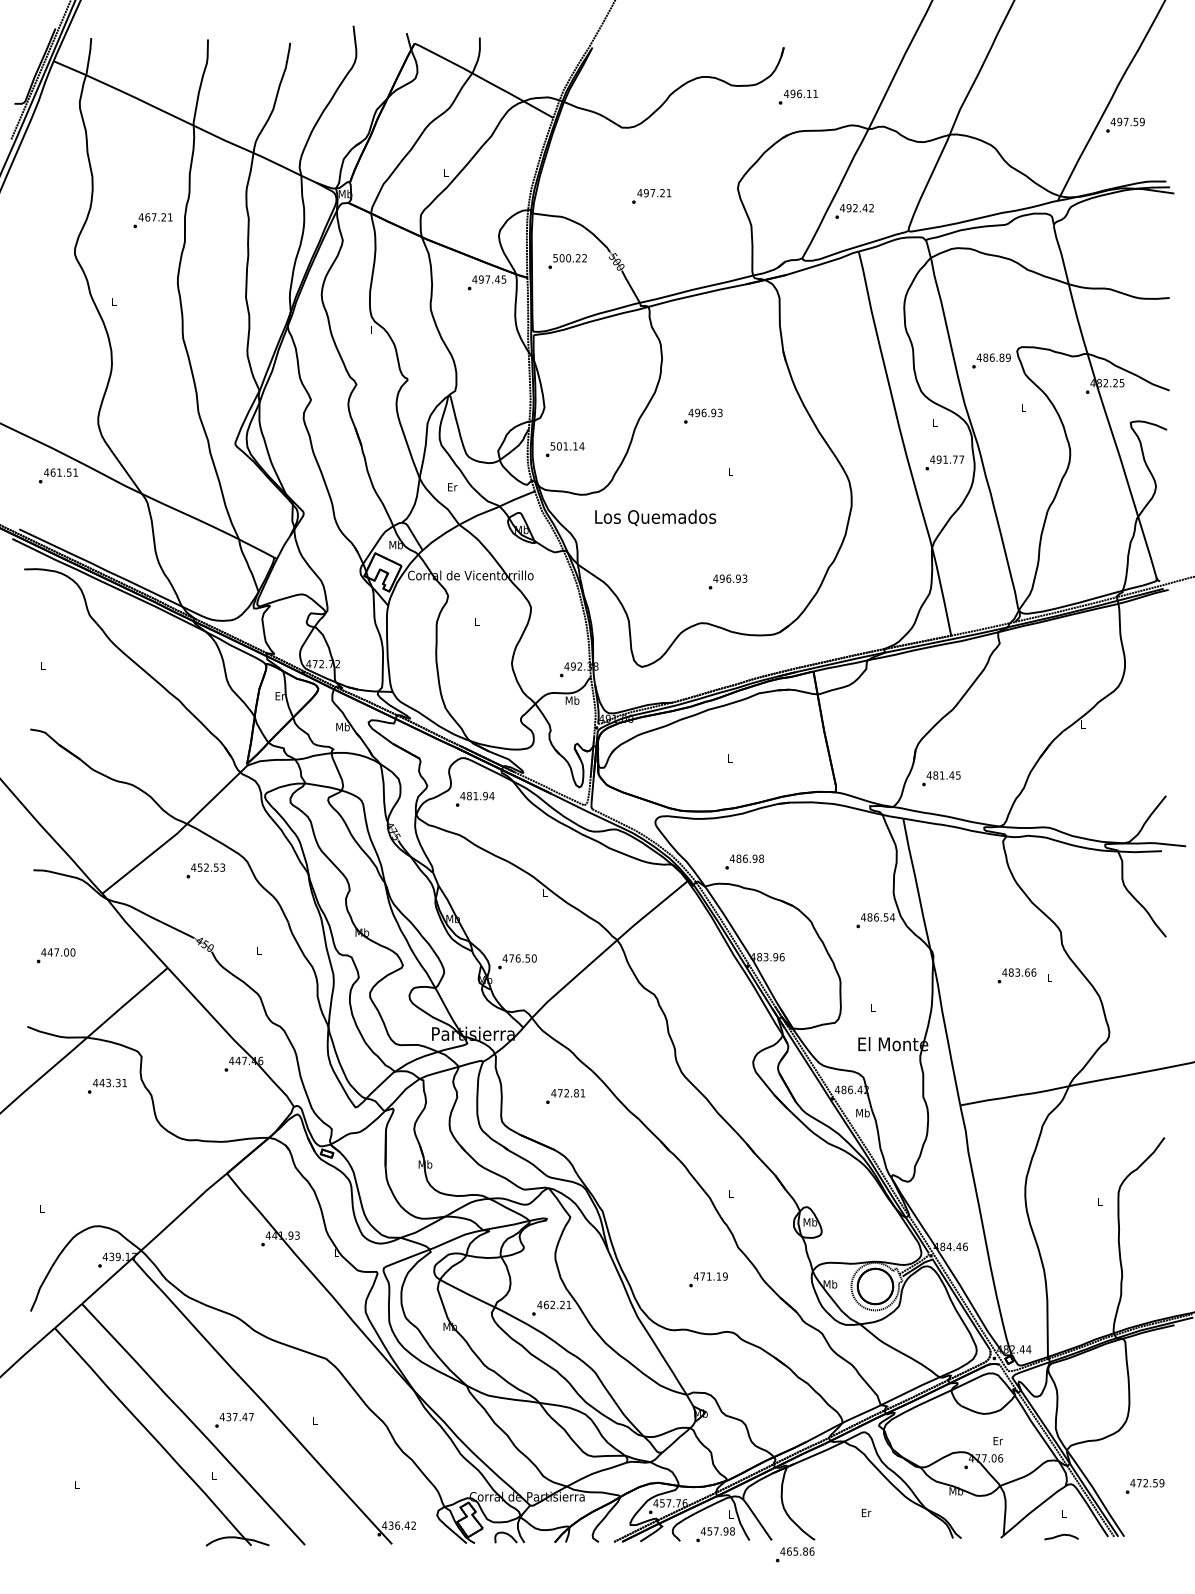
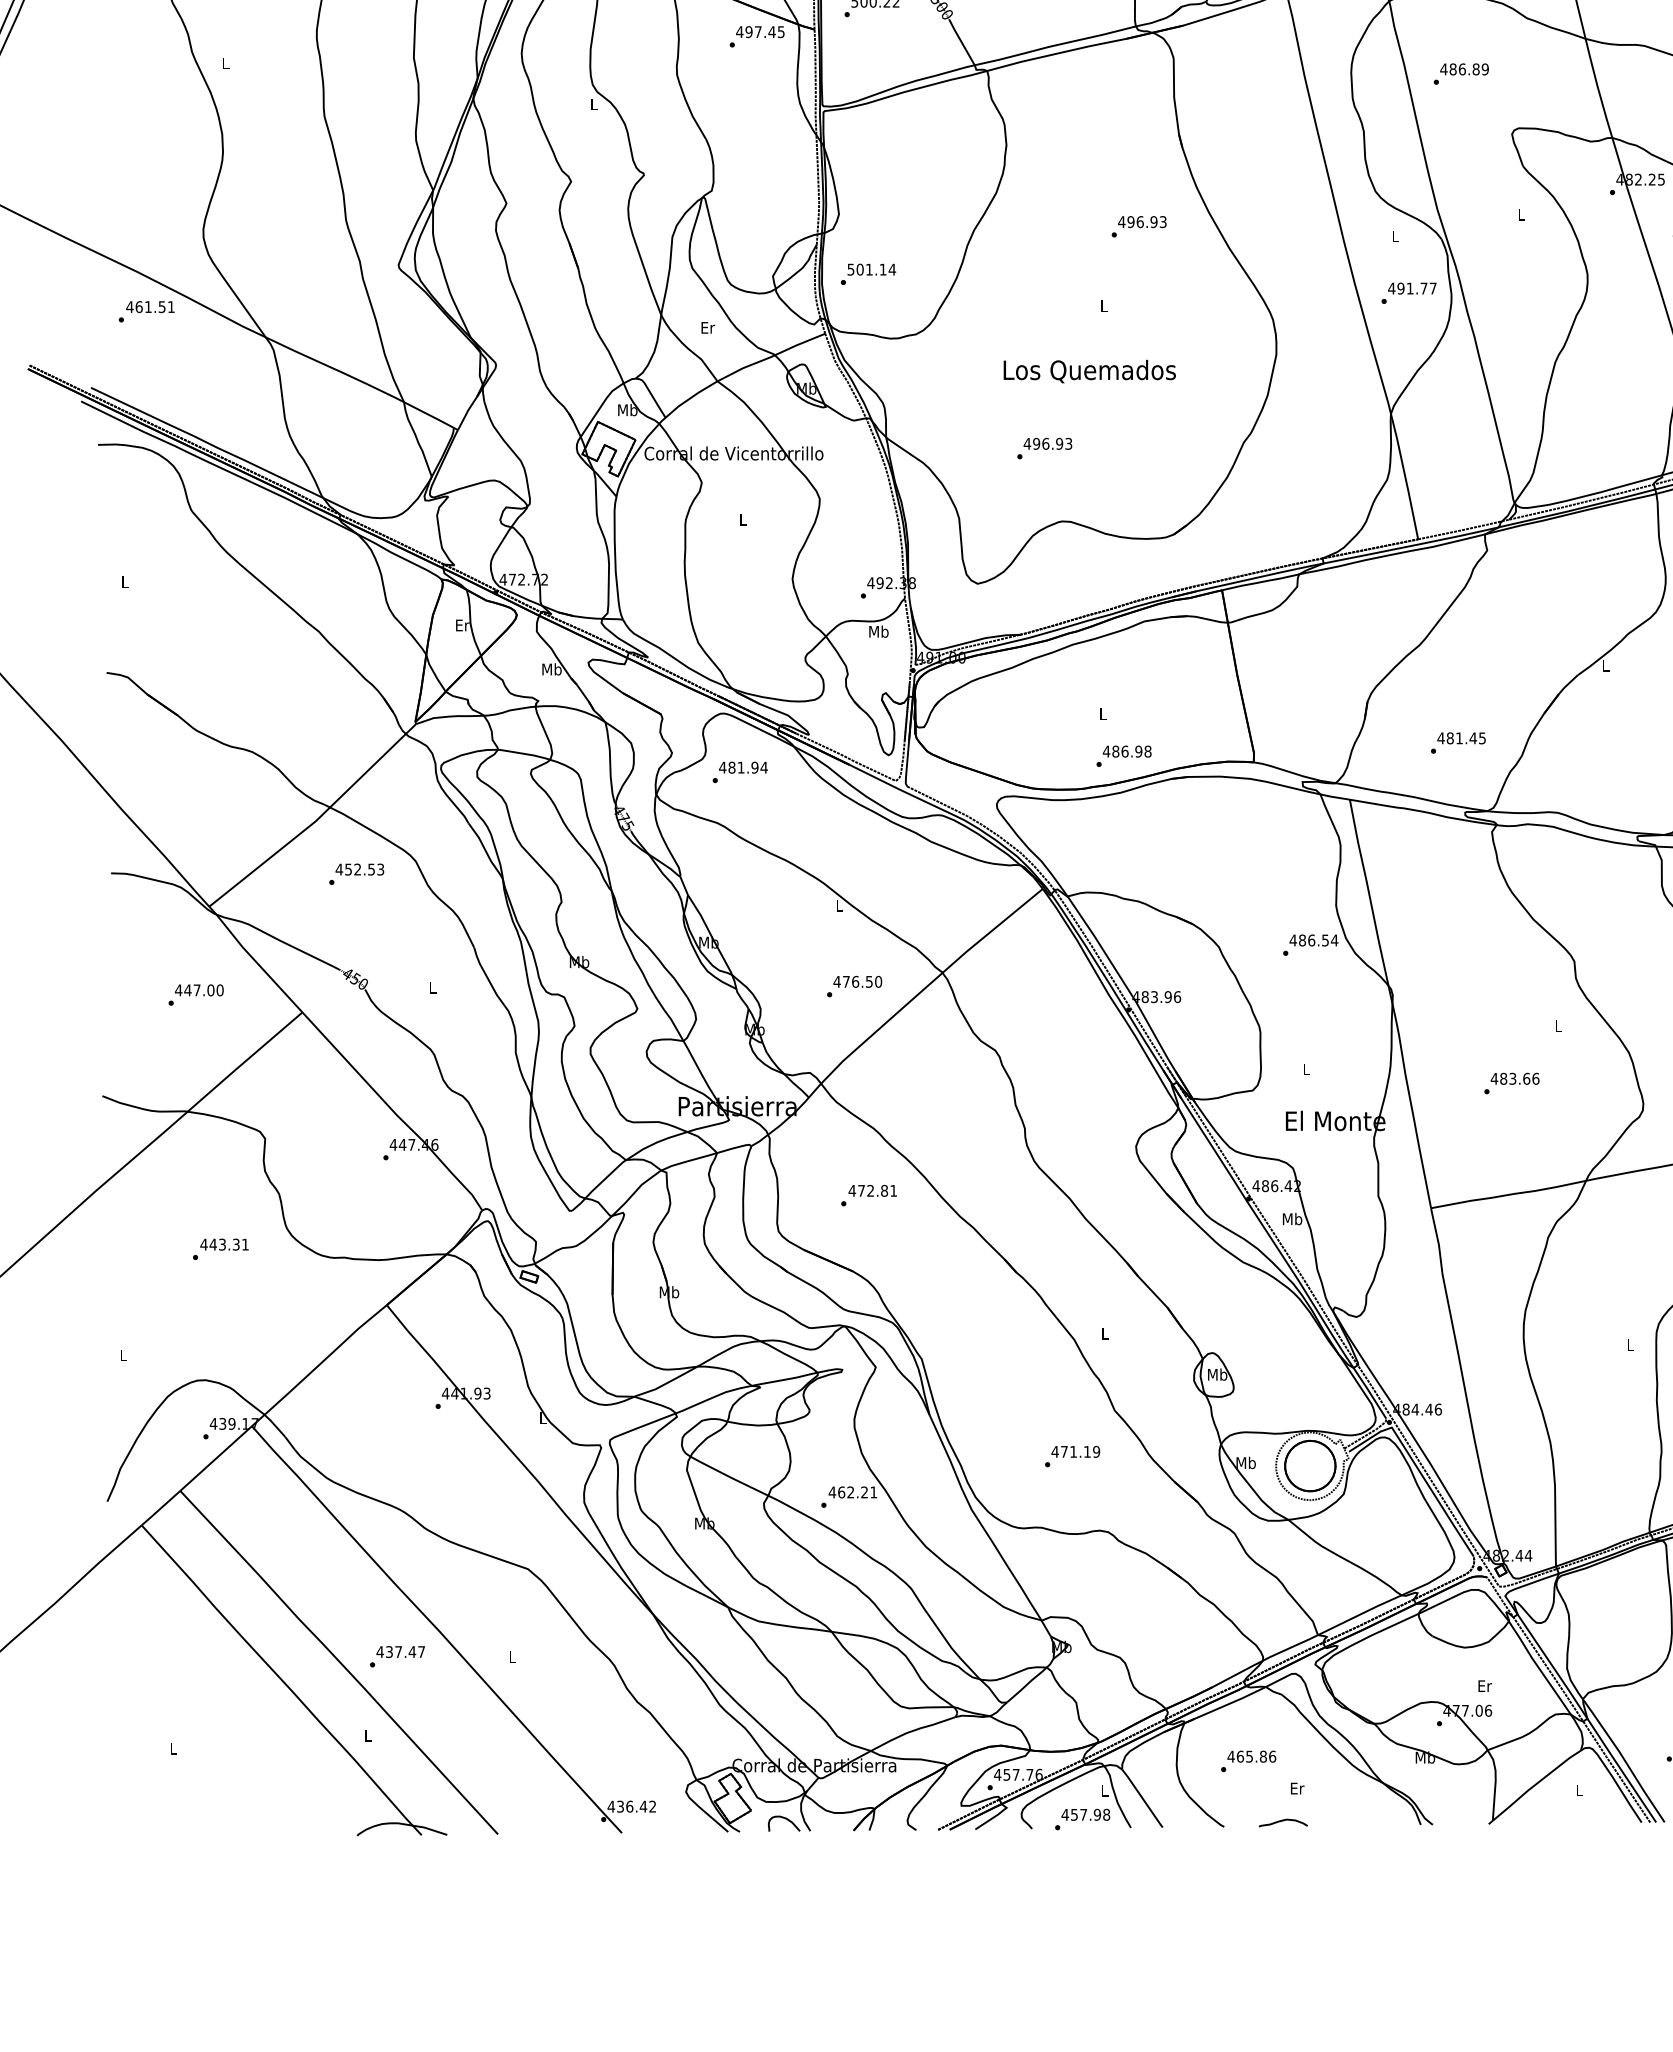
text: (991, 360) -> (1461, 73), moved
text: (703, 415) -> (1139, 225), moved
text: (655, 517) -> (1089, 370), moved
text: (727, 581) -> (1044, 447), moved
text: (941, 778) -> (1458, 742), moved
text: (744, 861) -> (1123, 755), moved
text: (55, 955) -> (195, 994), moved
text: (517, 961) -> (854, 986), moved
text: (1016, 975) -> (1511, 1082), moved
text: (107, 1085) -> (220, 1248), moved
curve: (1061, 1536) -> (1283, 1822), moved
text: (795, 1554) -> (1249, 1760), moved

